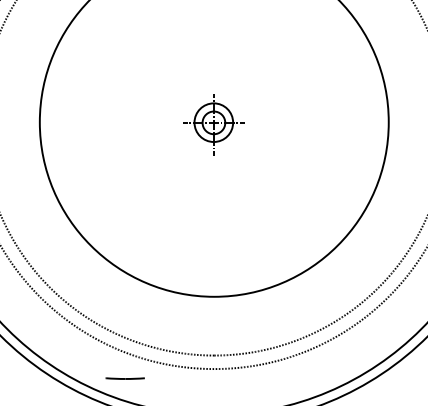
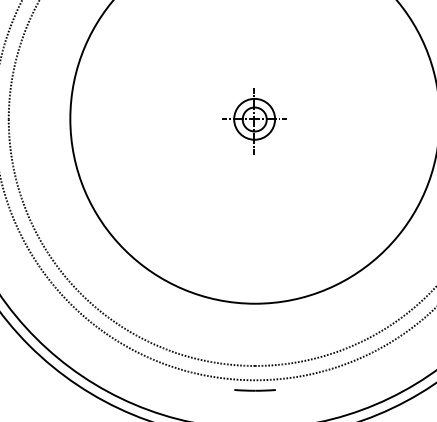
line: (124, 378) -> (254, 390), moved

